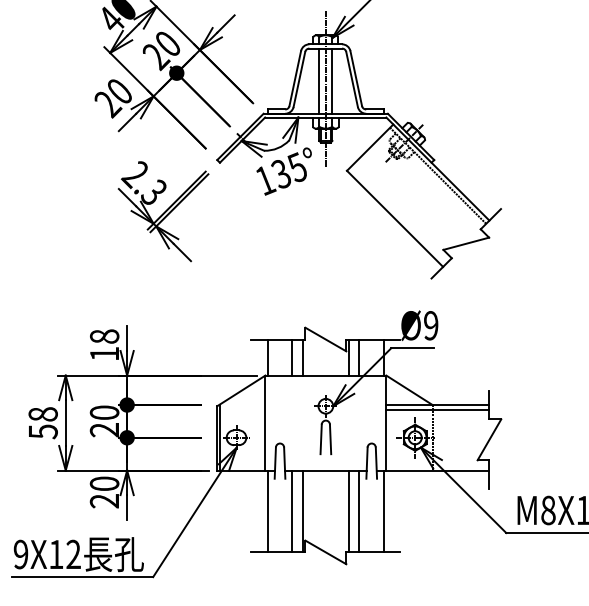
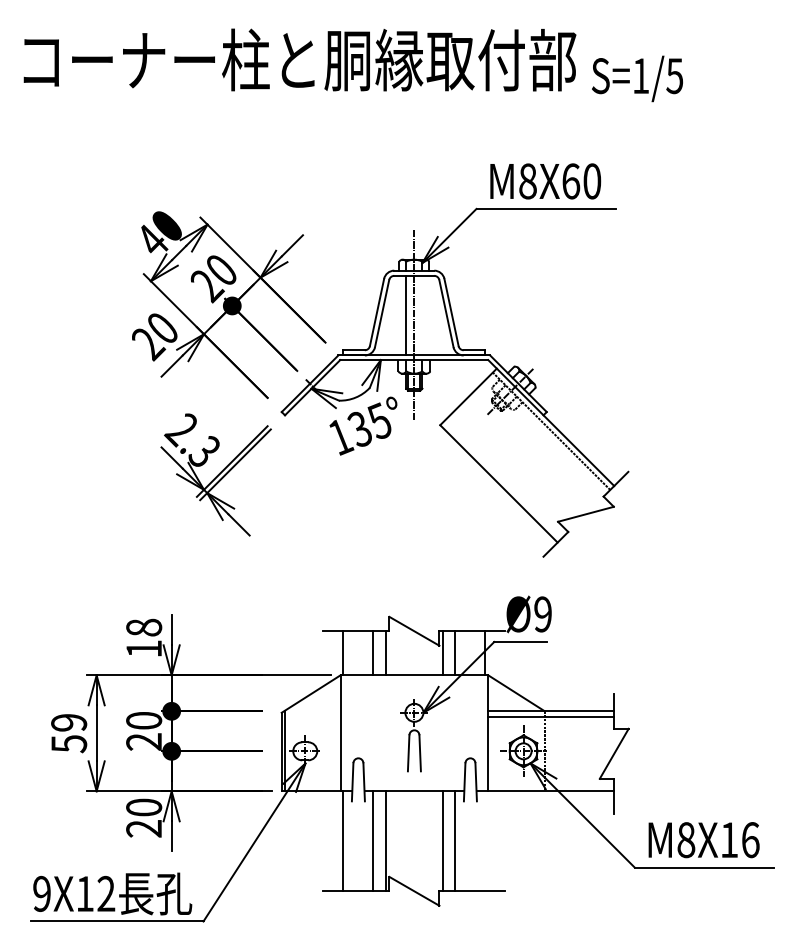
line: (332, 81) -> (422, 315), removed
text: (43, 414) -> (69, 722), 58 -> 59
line: (384, 511) -> (485, 841), removed

